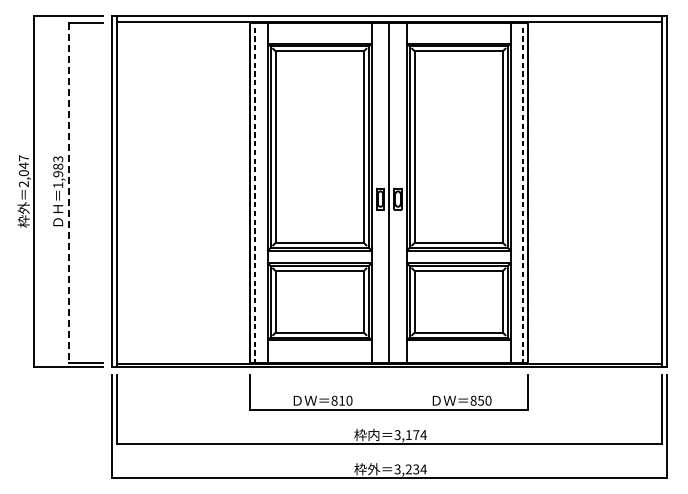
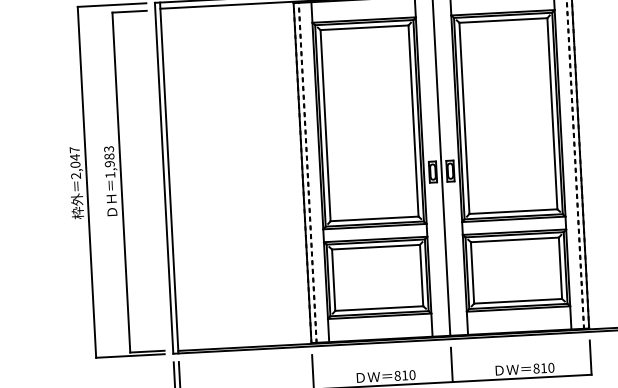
line: (68, 193) -> (121, 182), dashed -> solid
line: (389, 392) -> (452, 364), added
text: (481, 400) -> (544, 367), 850 -> 810

